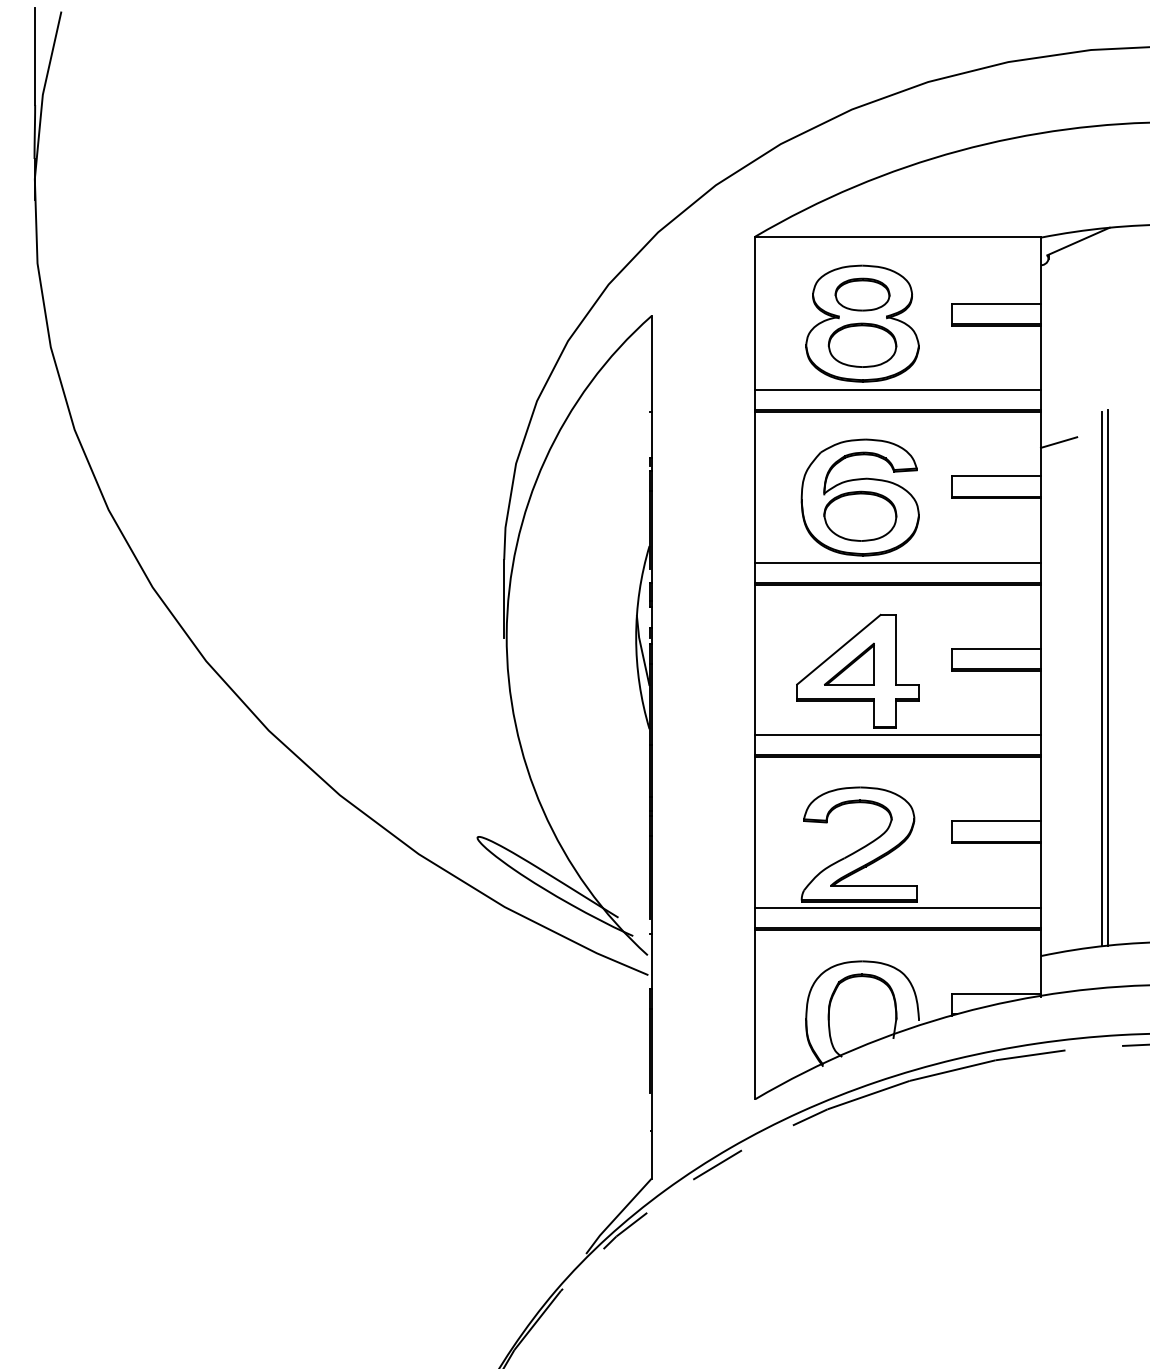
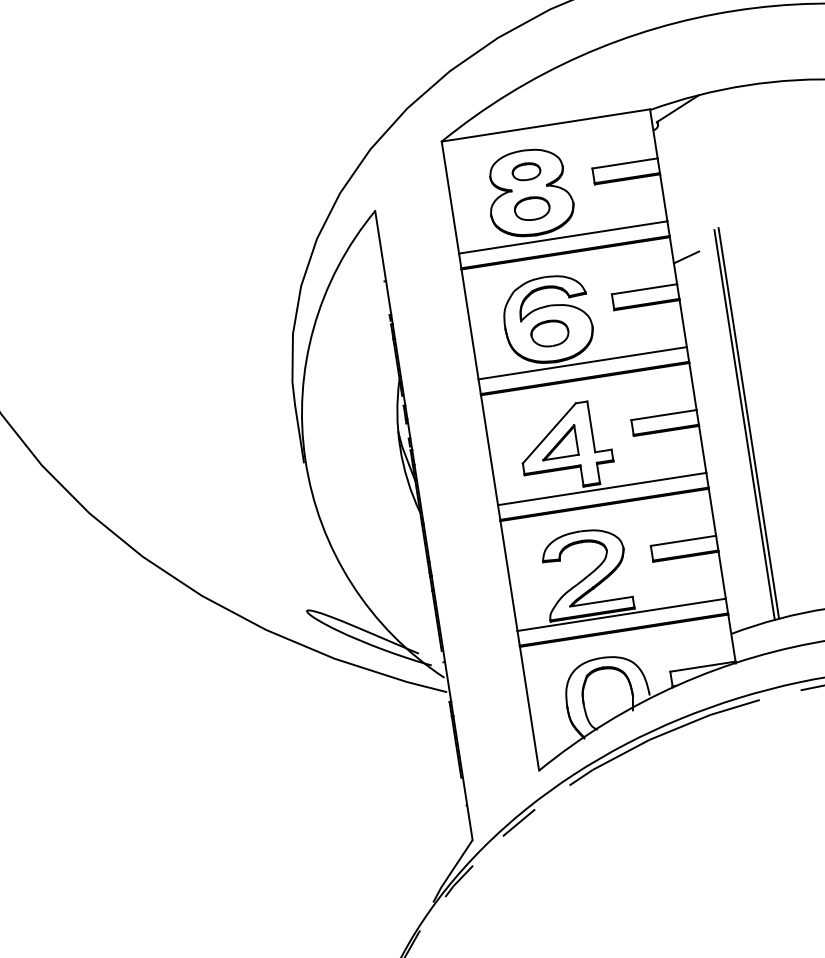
part: (862, 294) -> (526, 171), size x0.7
part: (862, 344) -> (532, 208), size x0.7
part: (860, 515) -> (549, 333), size x0.7

